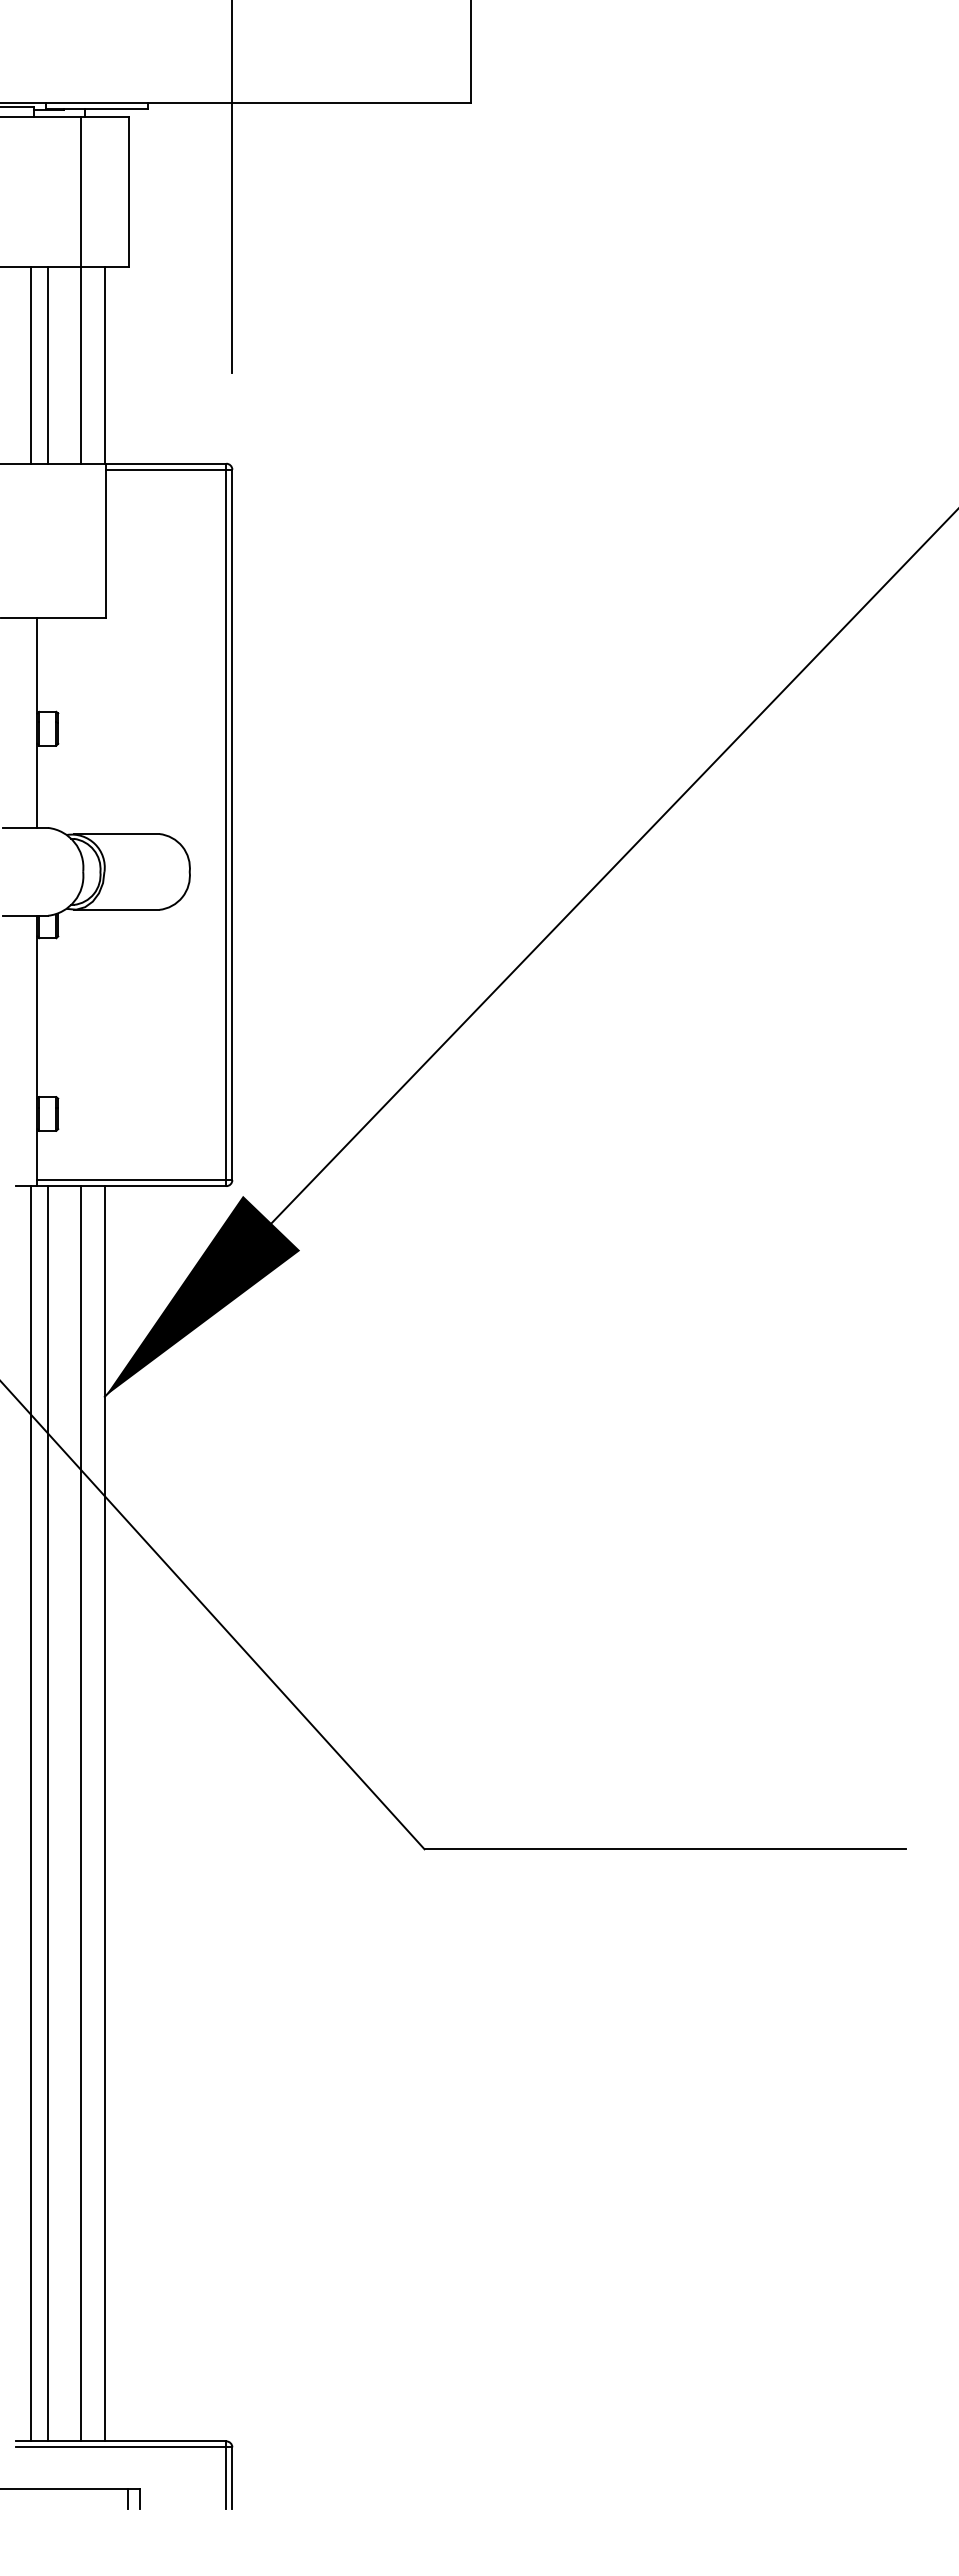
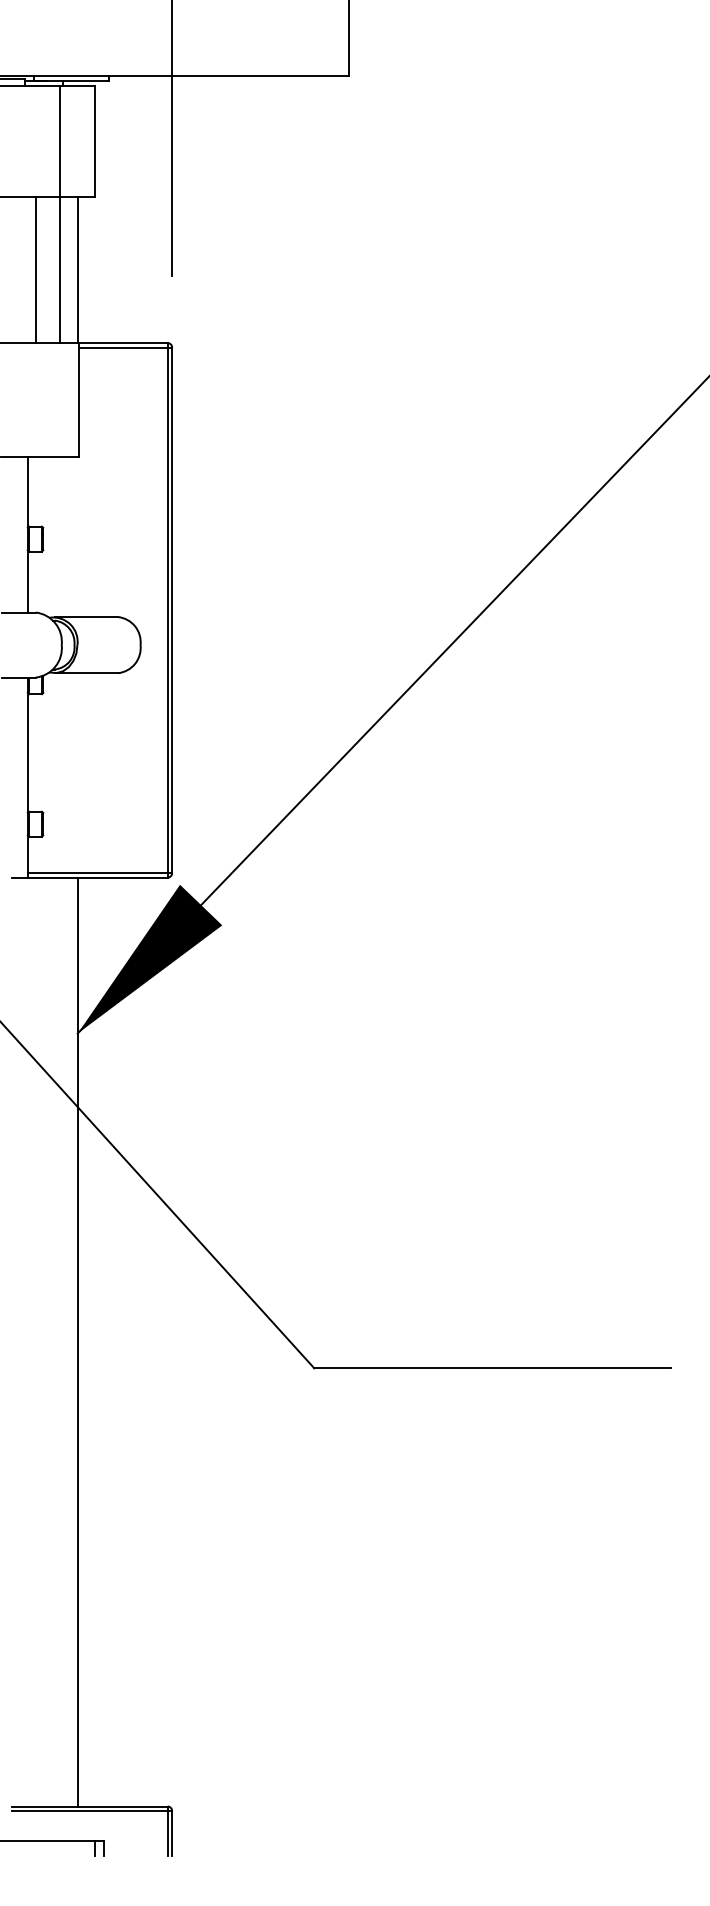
line: (31, 364) -> (23, 269), removed
line: (31, 1813) -> (23, 1341), removed
line: (48, 1813) -> (36, 1341), removed
line: (80, 1813) -> (59, 1341), removed

